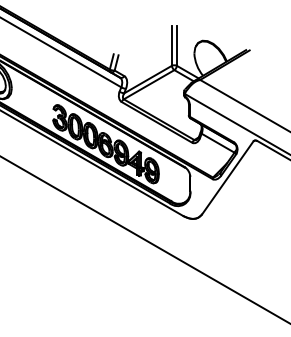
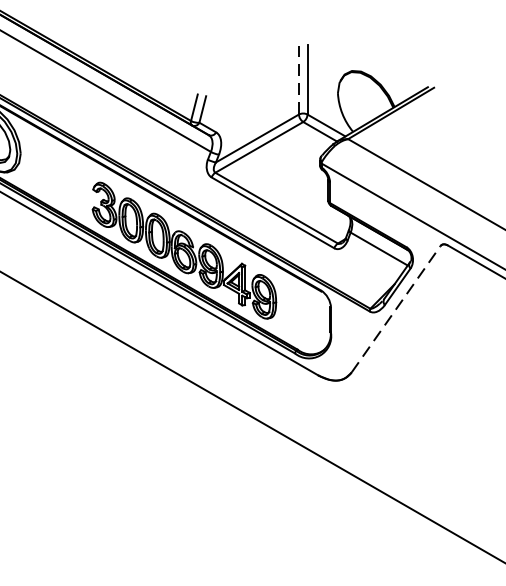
line: (171, 46) -> (298, 80), solid -> dashed
line: (228, 177) -> (397, 308), solid -> dashed

